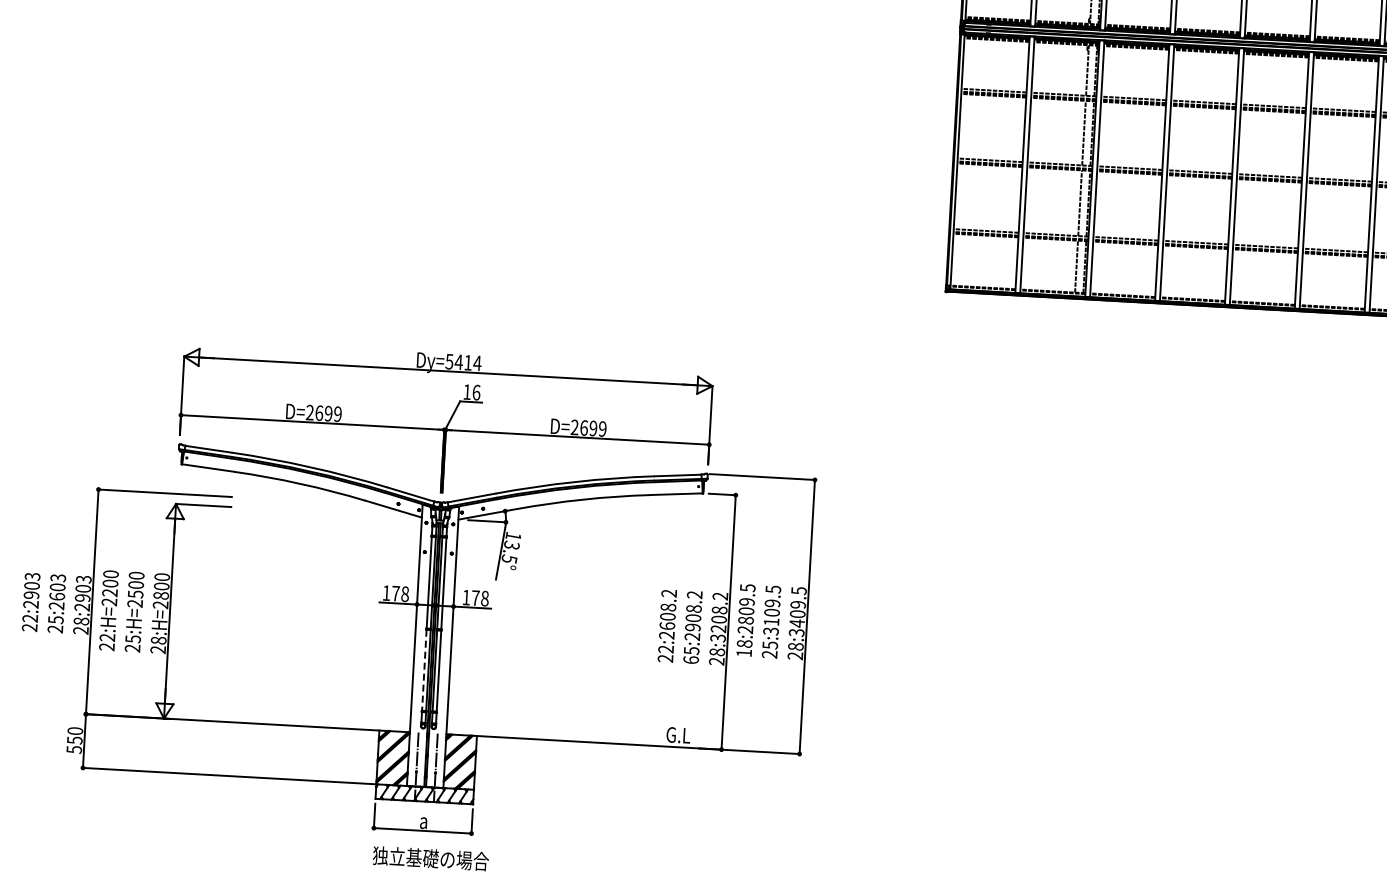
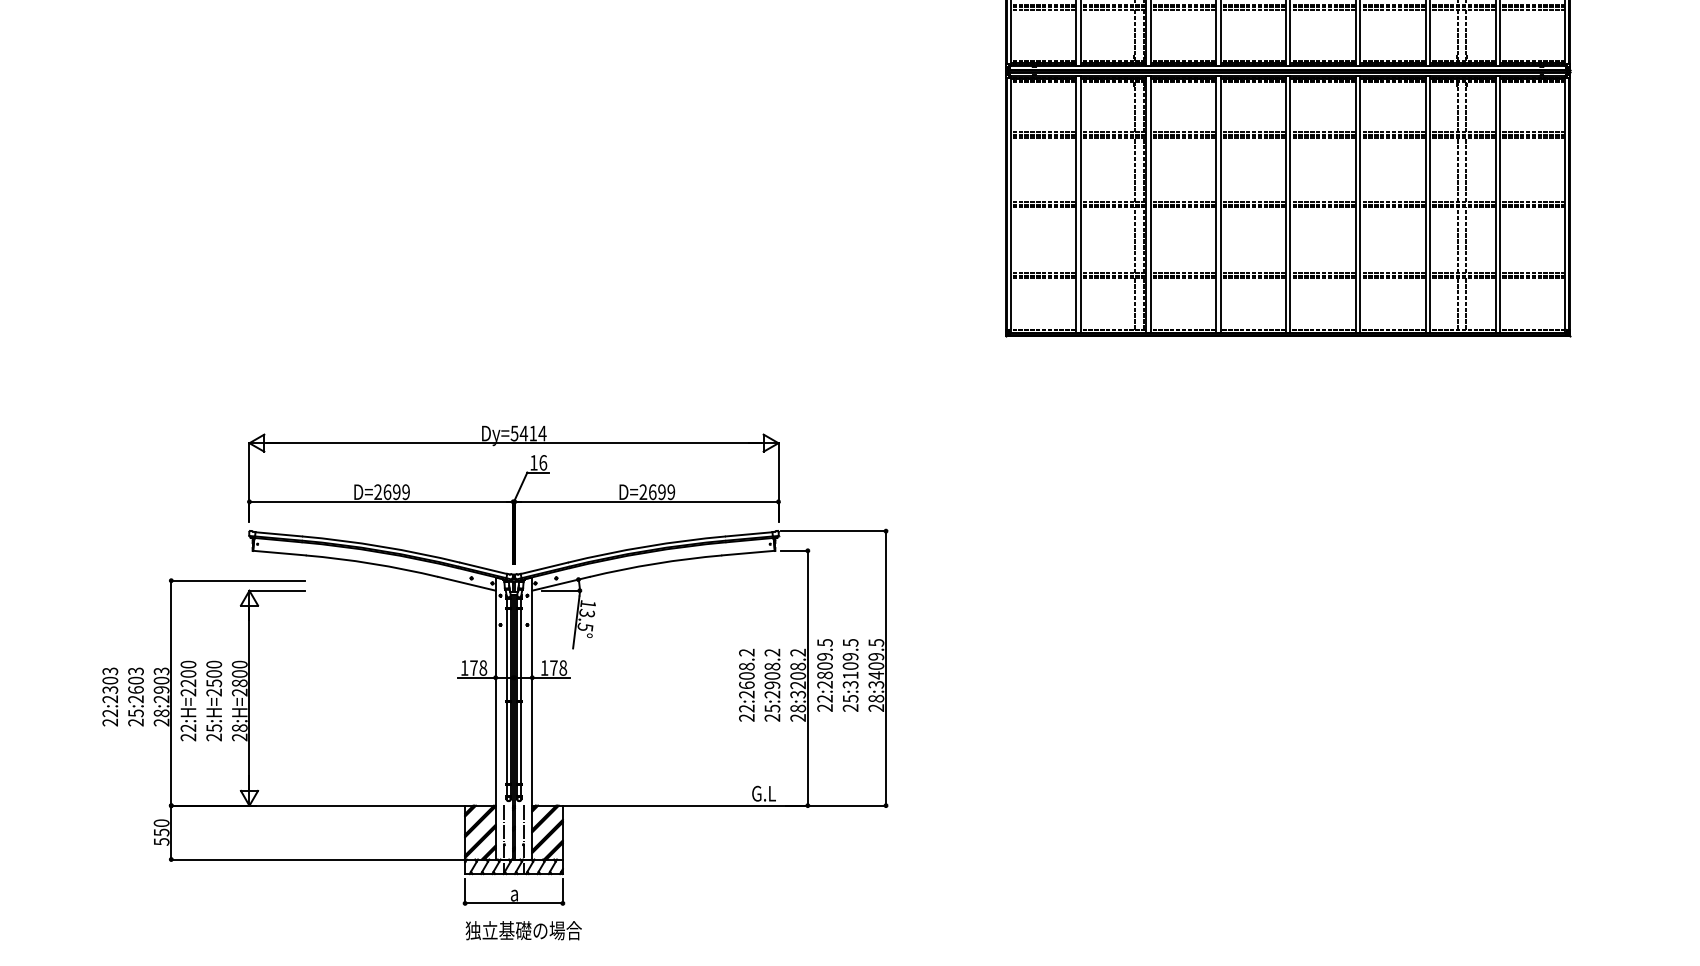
text: (31, 594) -> (110, 689), 22:2903 -> 22:2303
text: (743, 647) -> (824, 702), 18:2809.5 -> 22:2809.5
text: (691, 659) -> (772, 717), 65:2908.2 -> 25:2908.2
line: (424, 669) -> (506, 742), dashed -> solid

